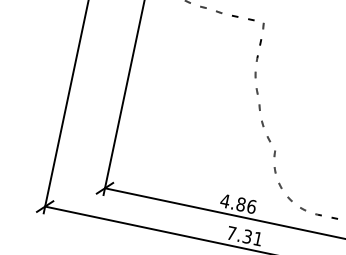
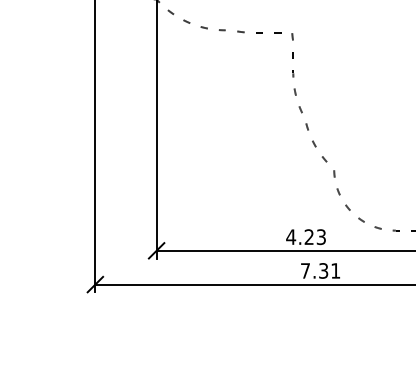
text: (246, 205) -> (315, 237), 4.86 -> 4.23

